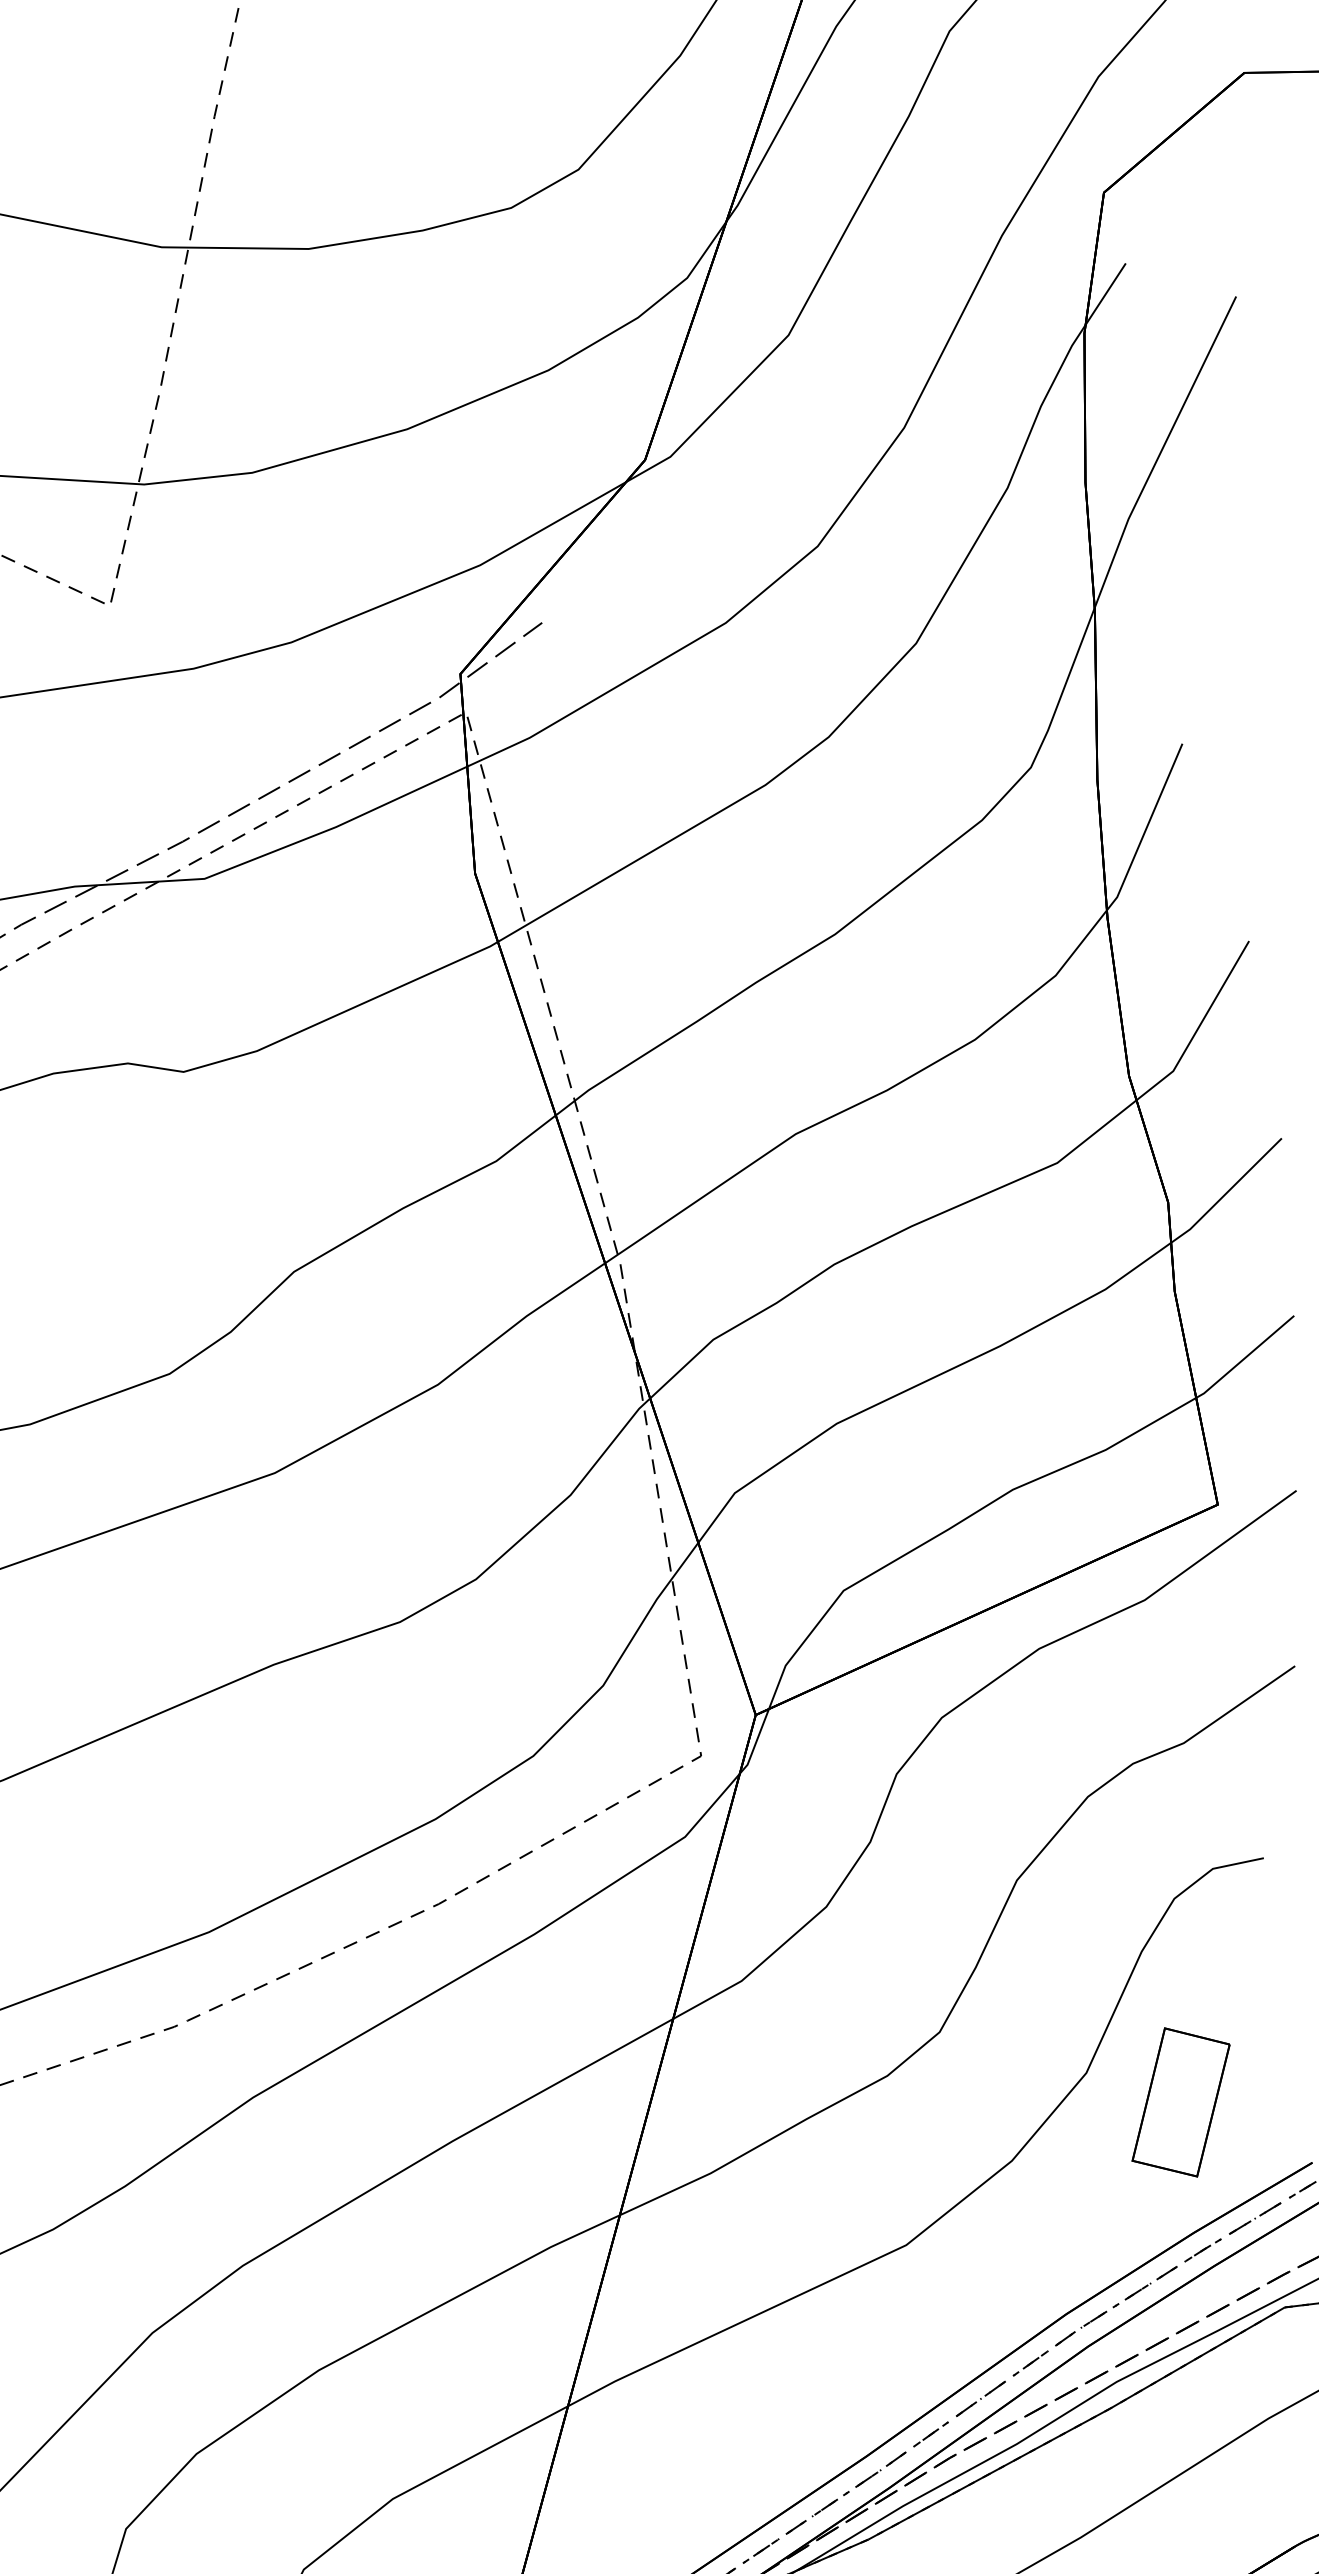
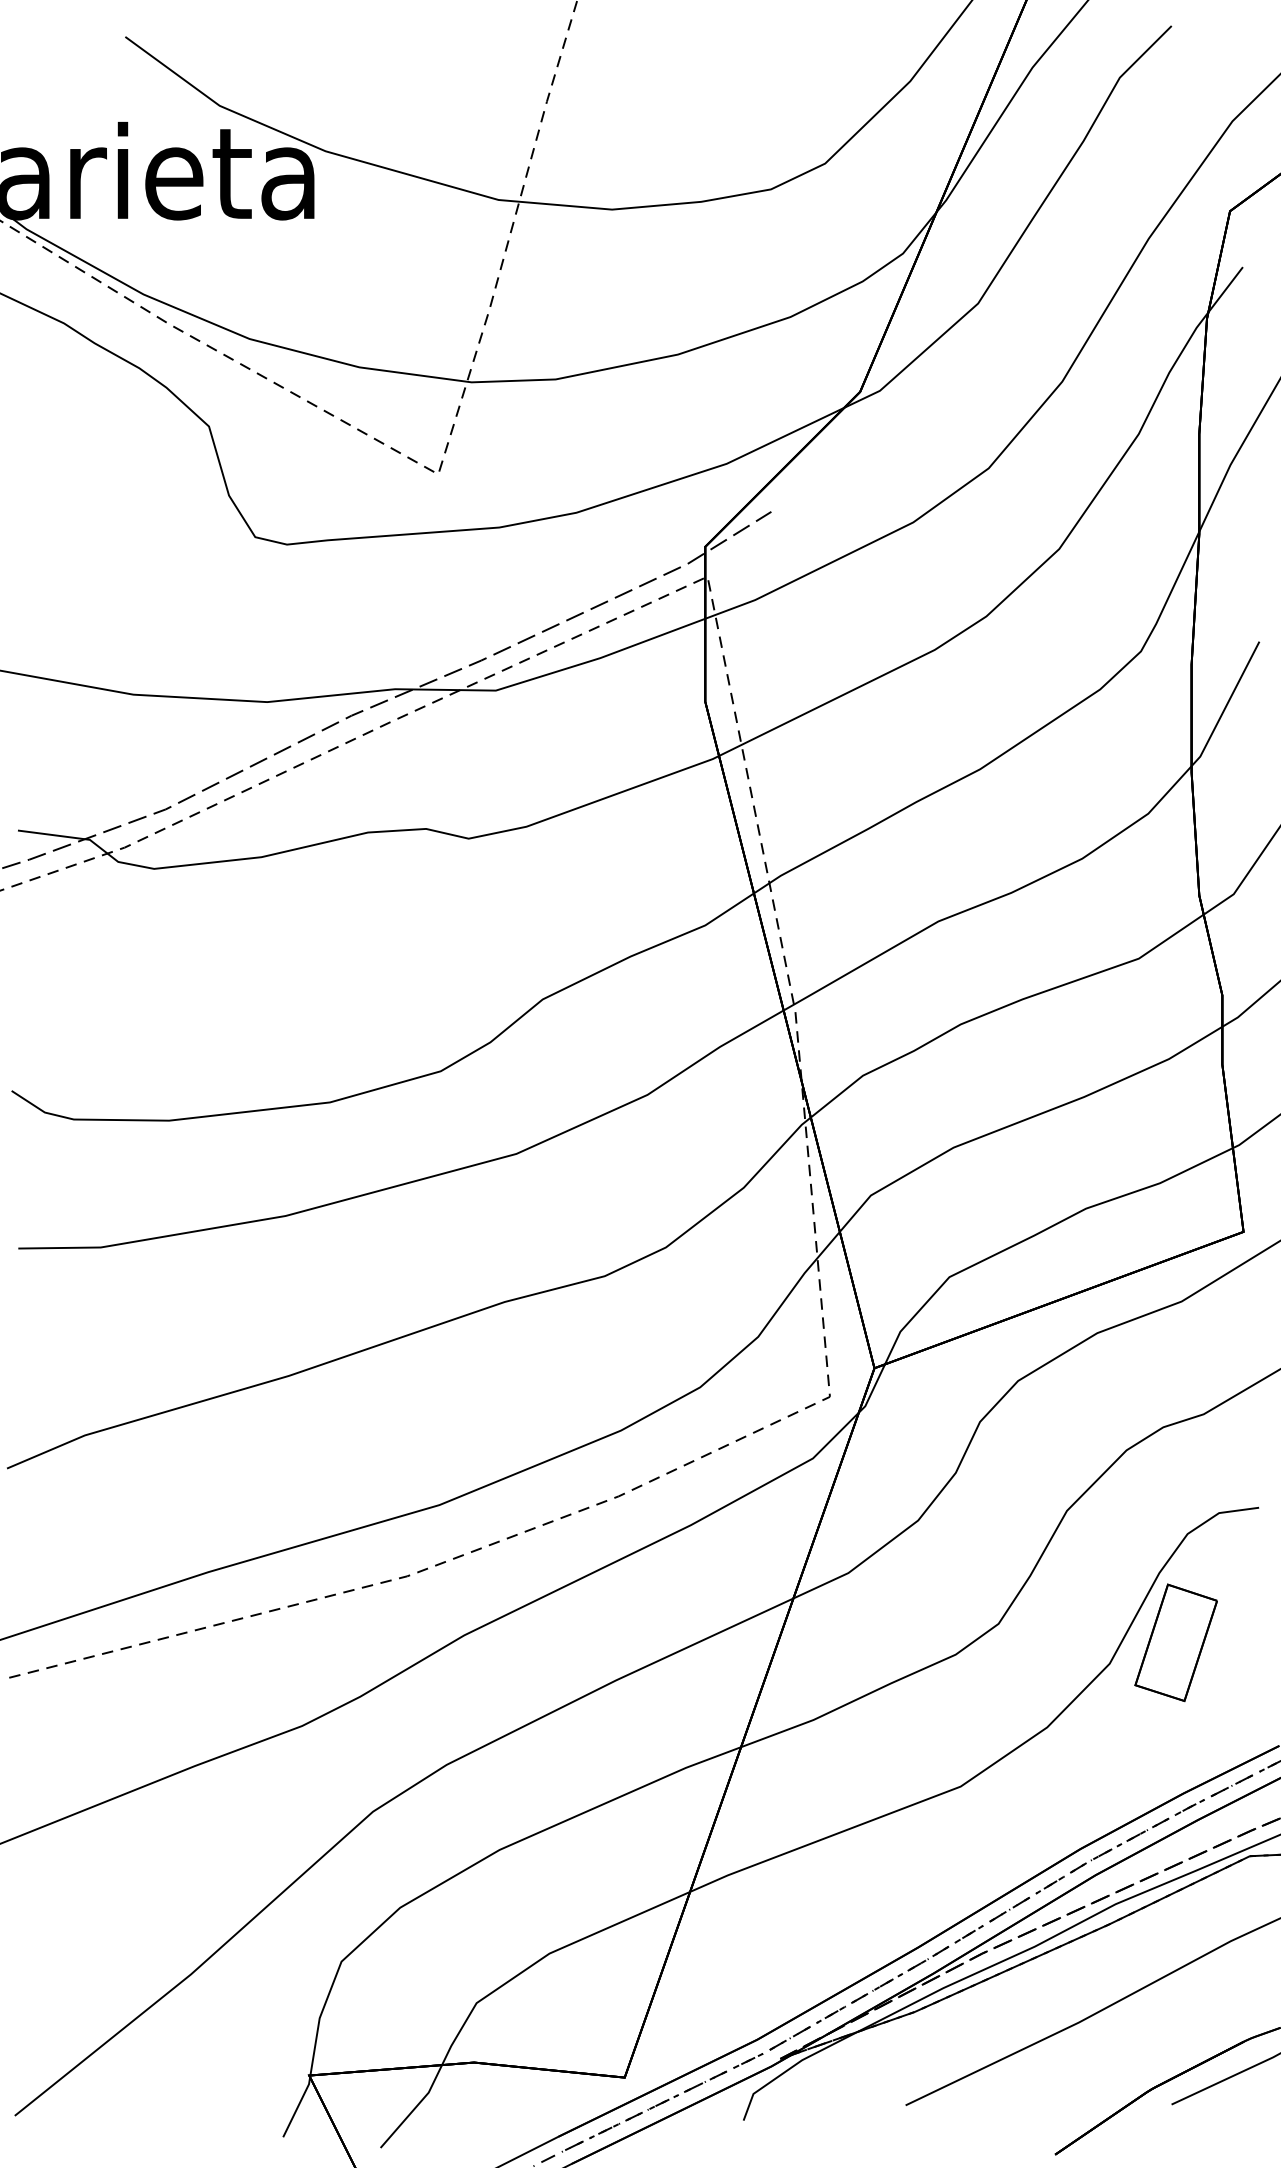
part: (1180, 2102) -> (1175, 1642), moved

